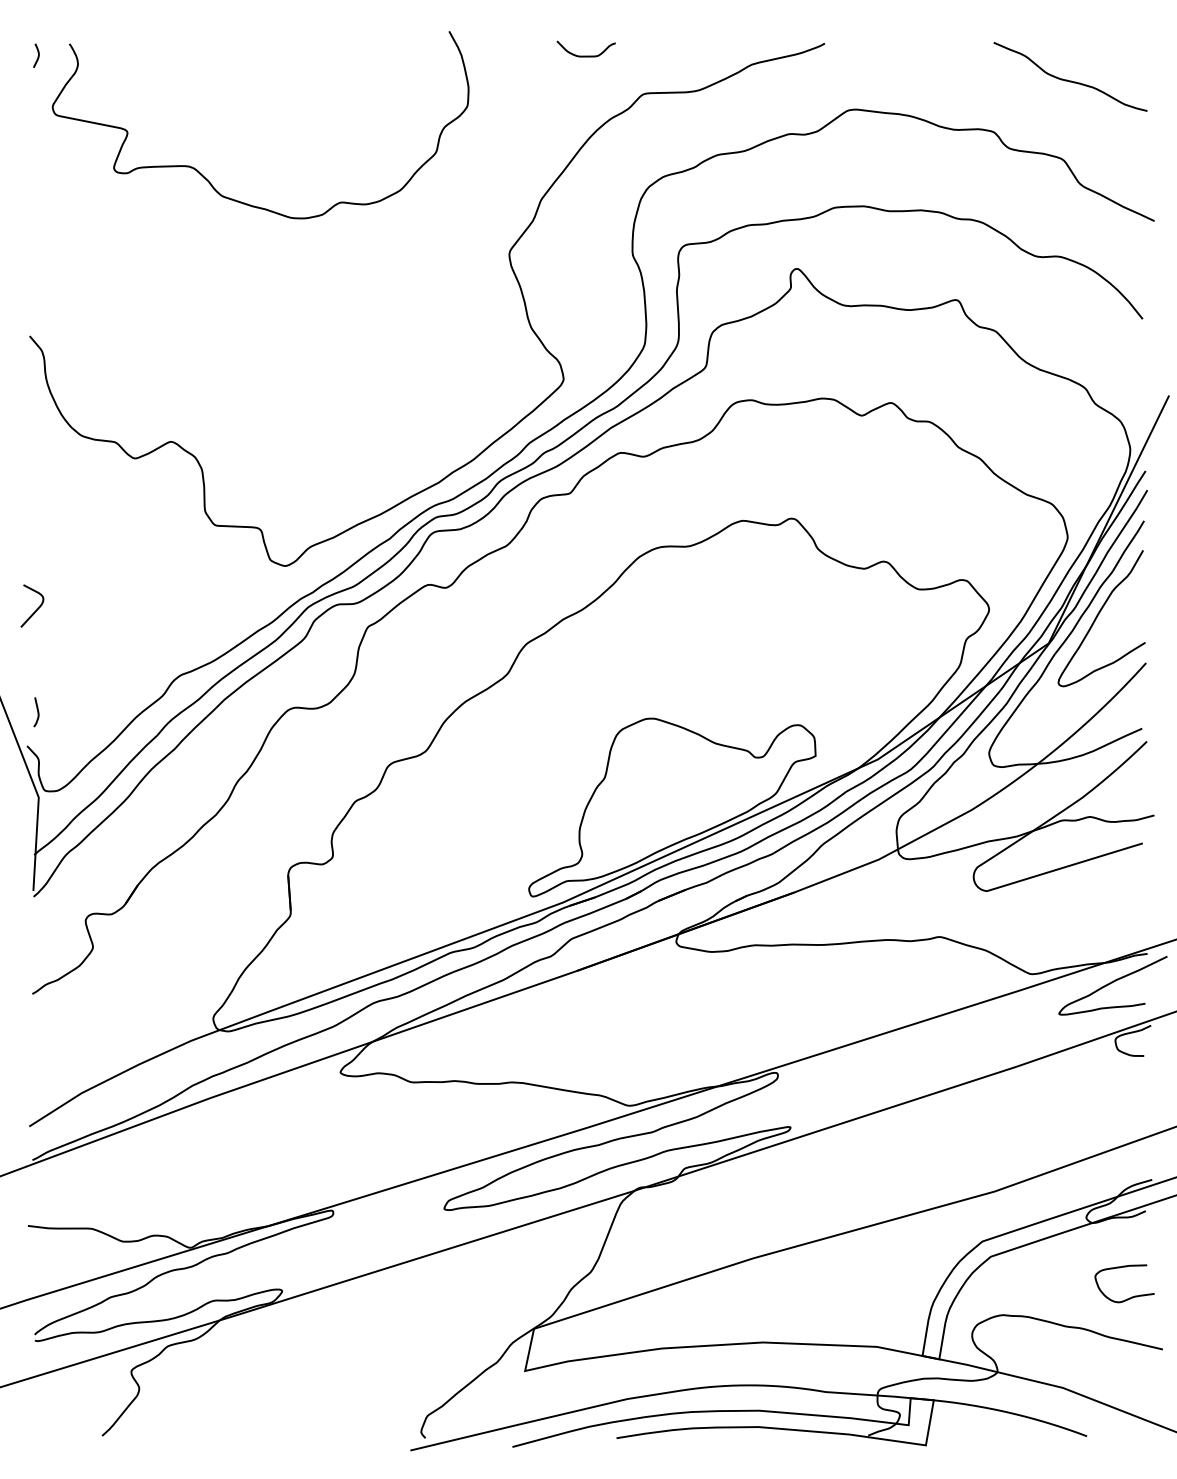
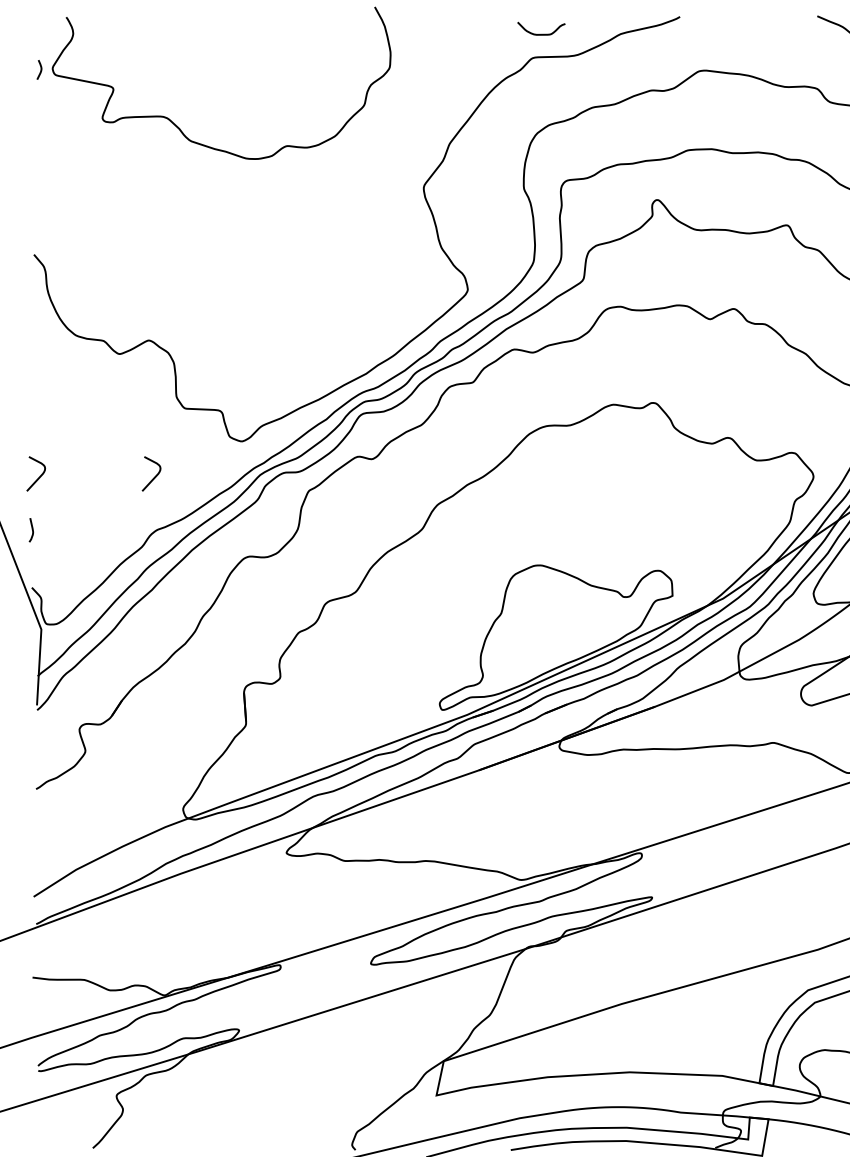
curve: (585, 55) -> (540, 33), moved
curve: (37, 56) -> (40, 70), moved
curve: (179, 607) -> (155, 475), added
curve: (37, 712) -> (32, 530), moved

